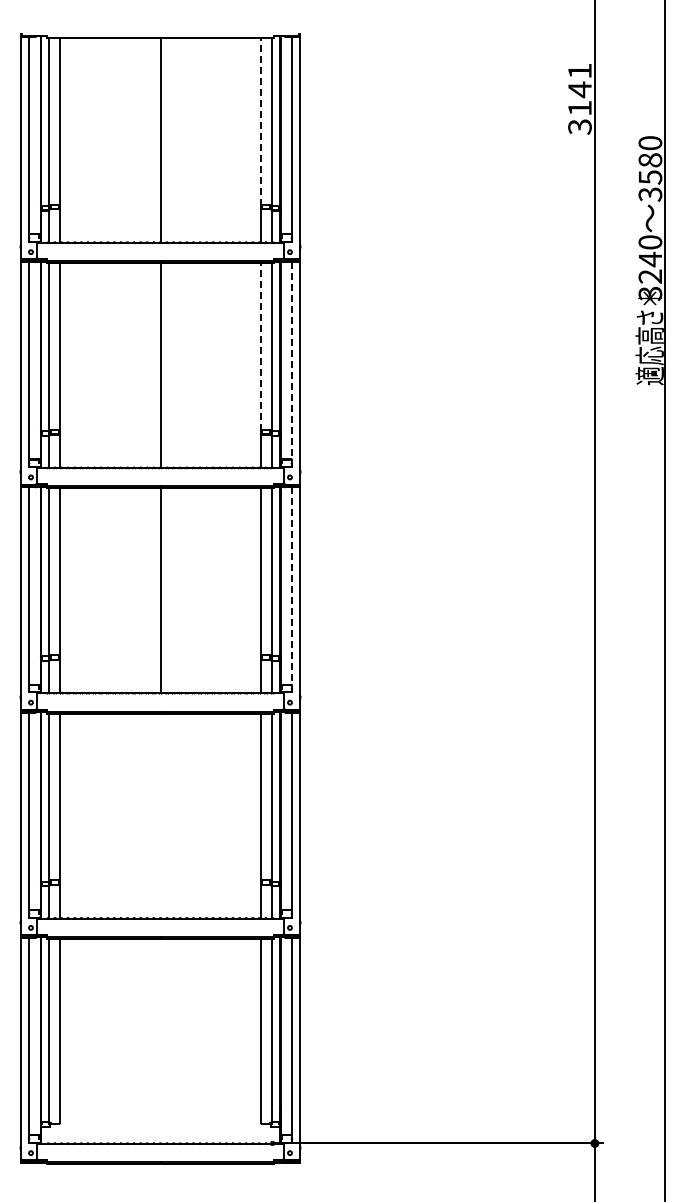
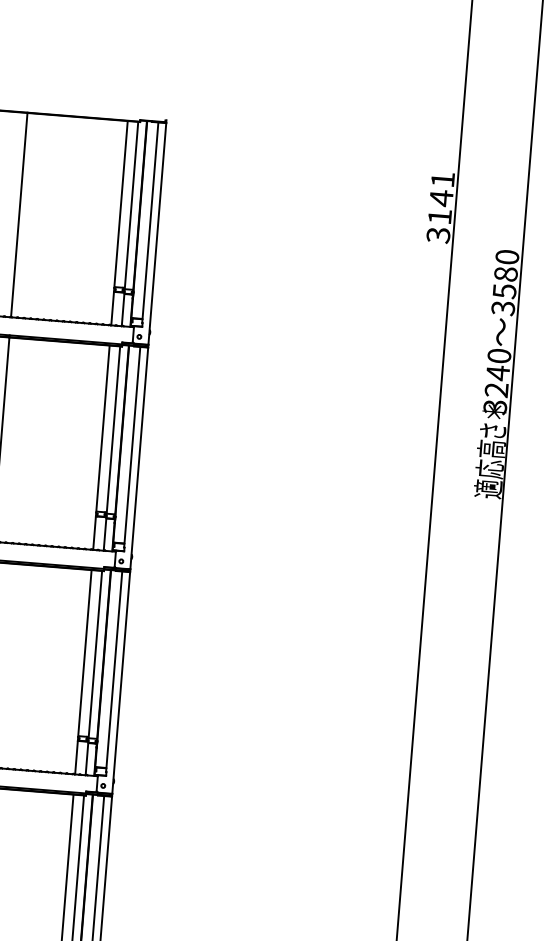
line: (261, 121) -> (121, 204), dashed -> solid
line: (261, 347) -> (103, 429), dashed -> solid
line: (291, 360) -> (132, 444), dashed -> solid
line: (291, 586) -> (114, 670), dashed -> solid

